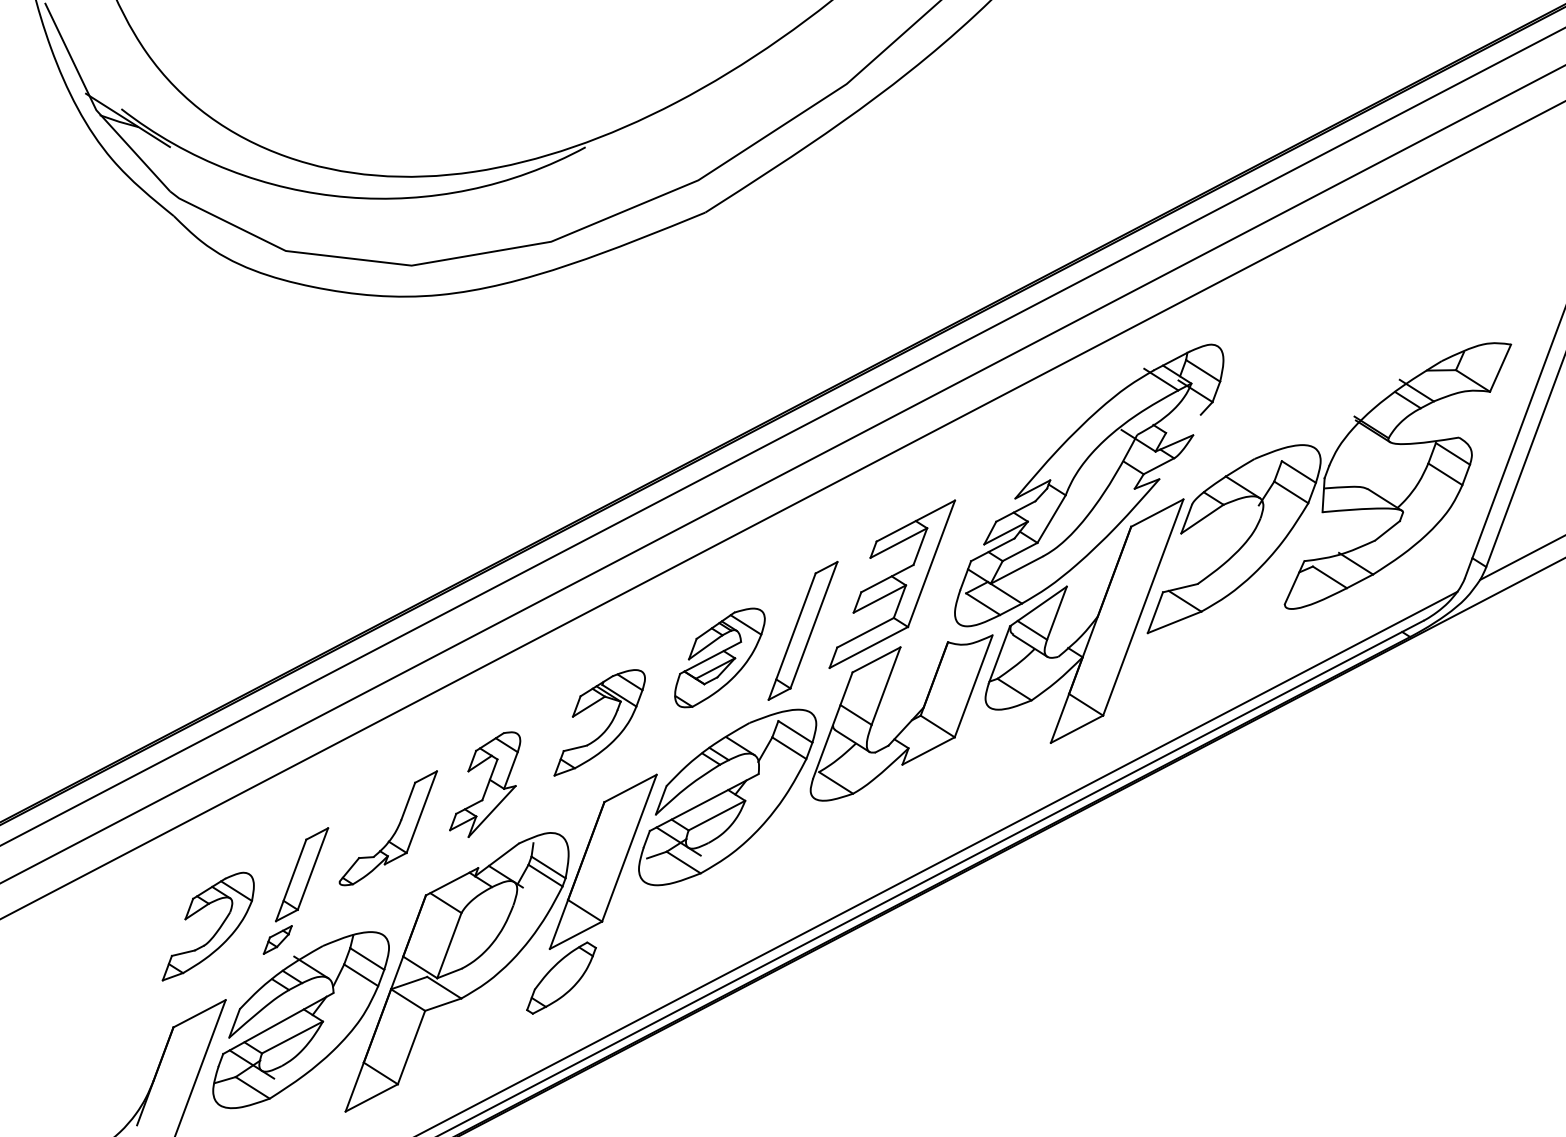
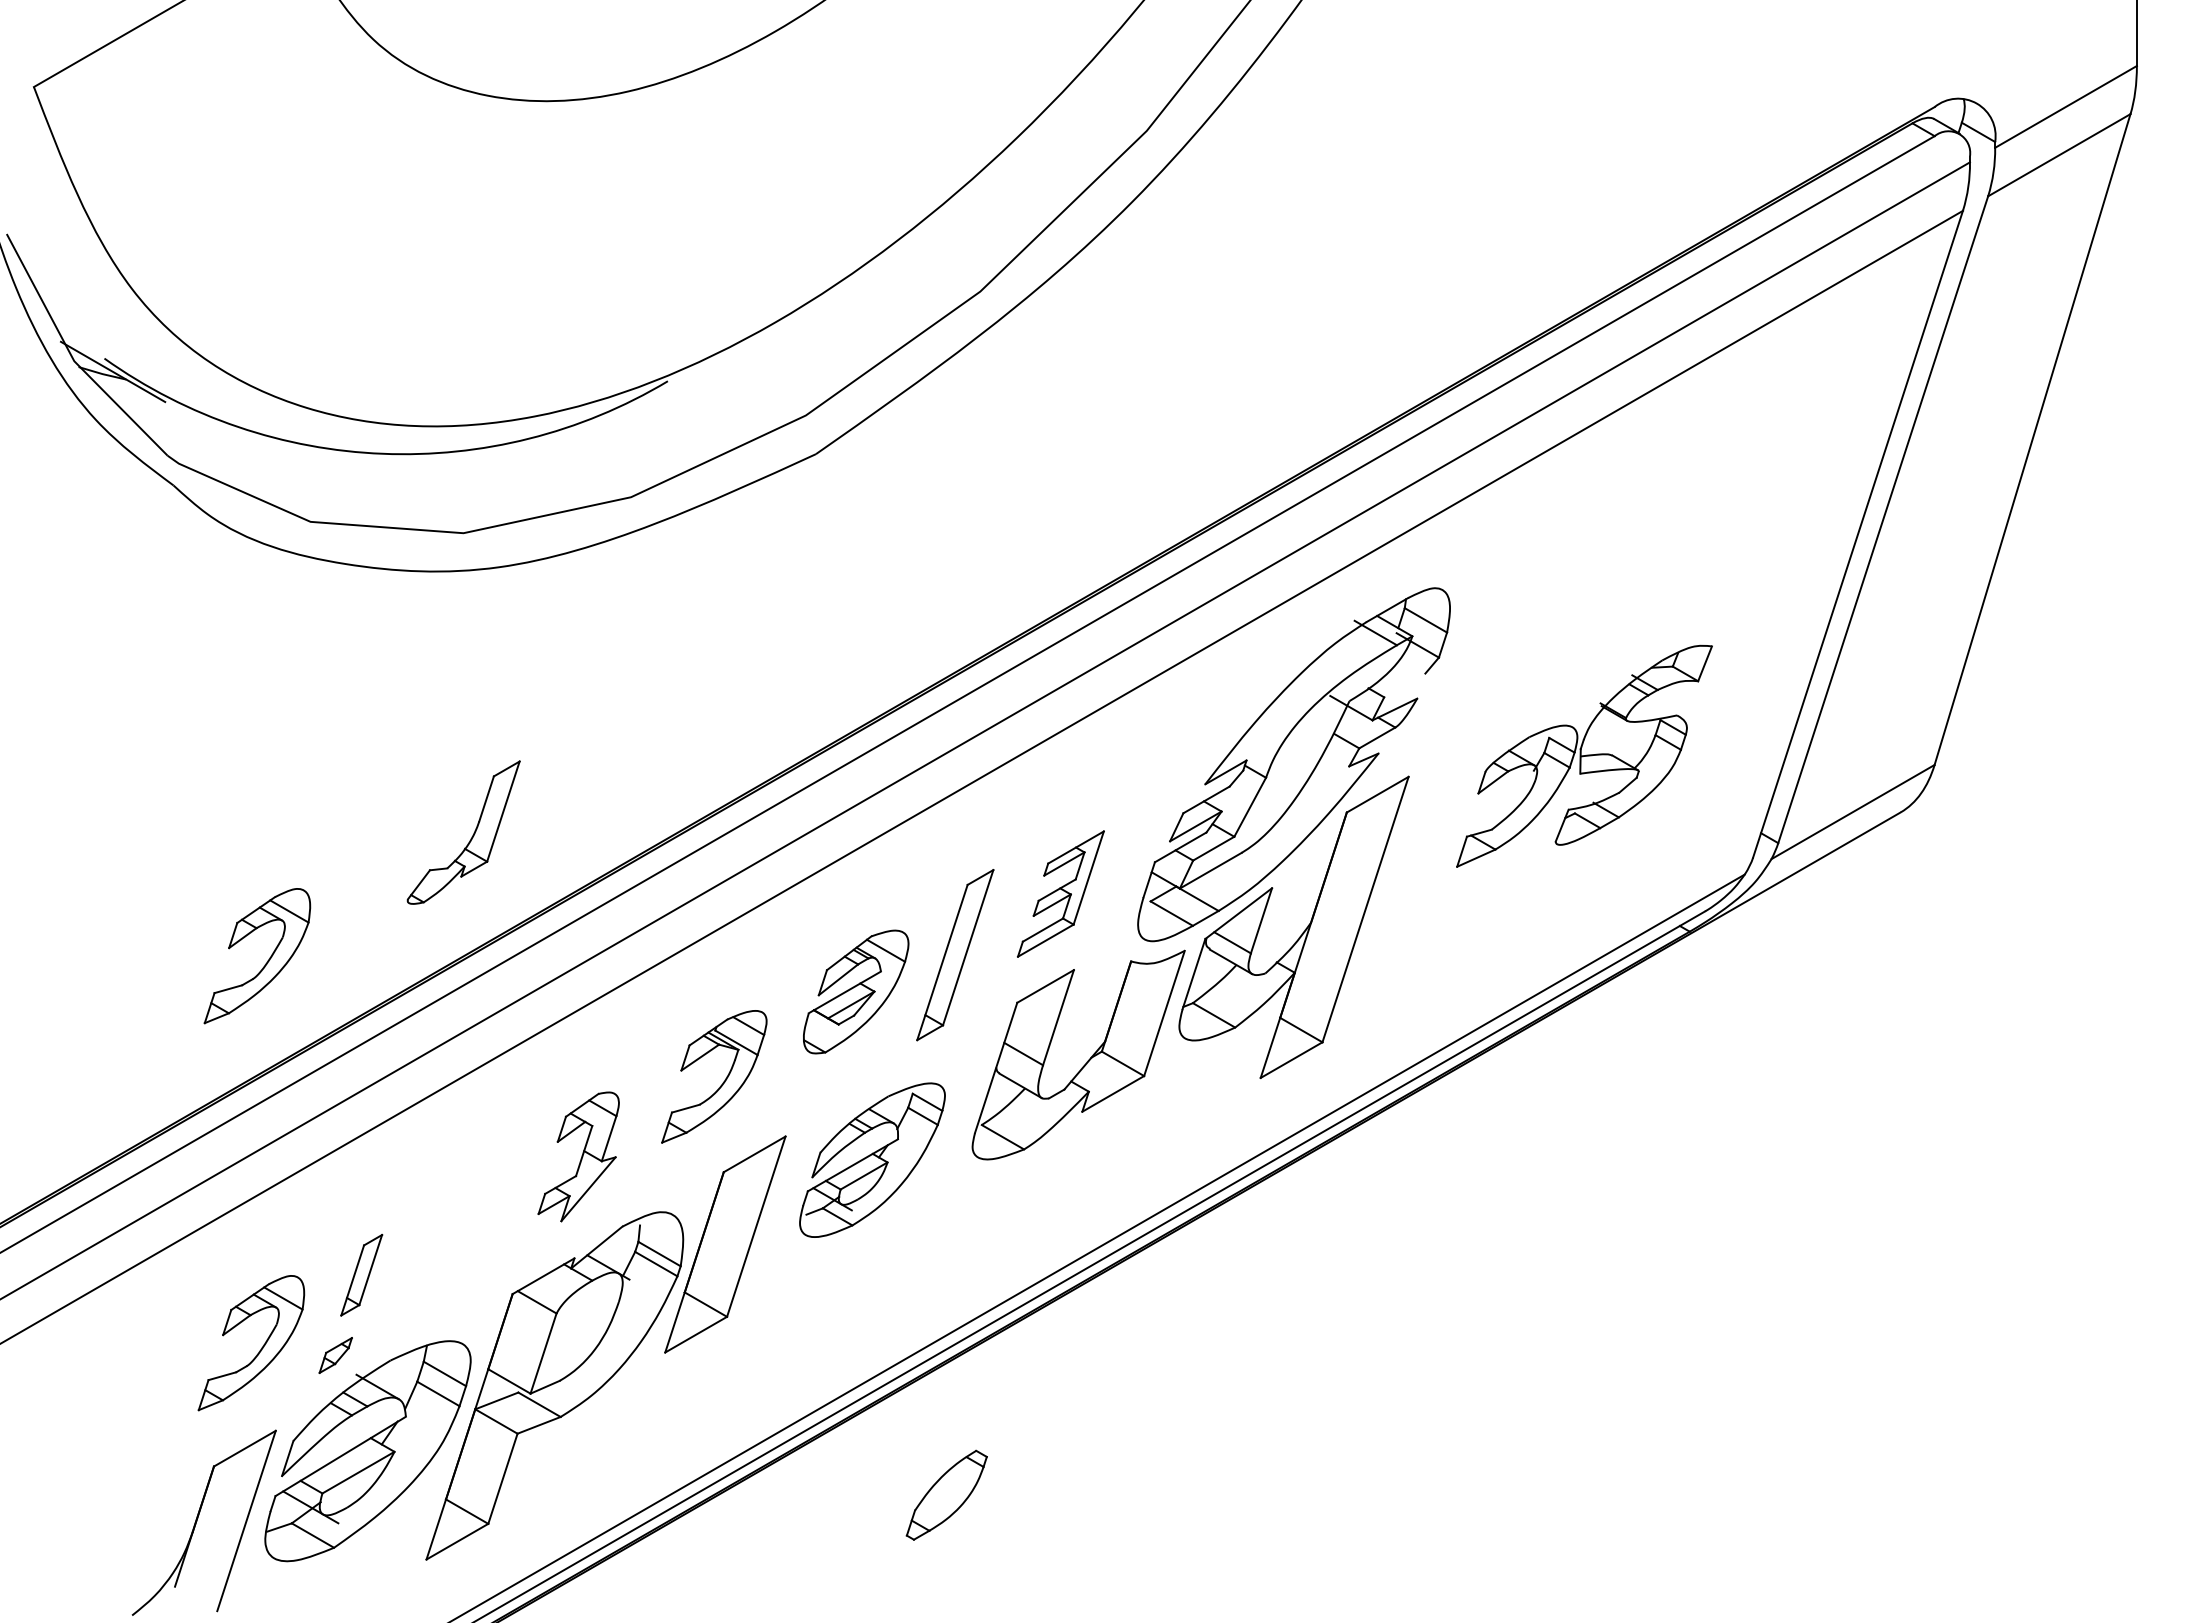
part: (1329, 488) -> (1584, 756), size x0.6
part: (892, 583) -> (1060, 893), size x0.6
part: (233, 613) -> (265, 963), added
part: (727, 796) -> (872, 1159), size x0.7
part: (394, 831) -> (471, 836), moved
part: (301, 874) -> (361, 1274), size x0.7
part: (561, 977) -> (946, 1494), moved

